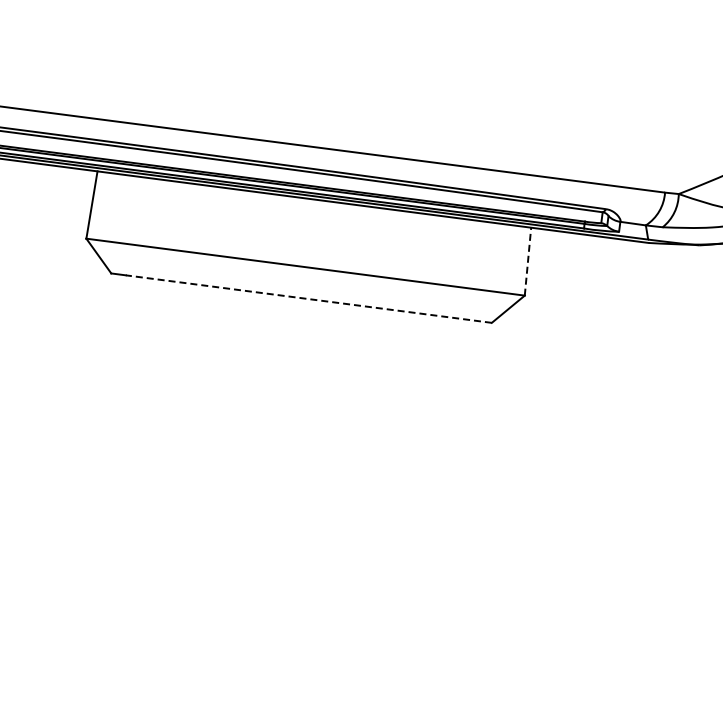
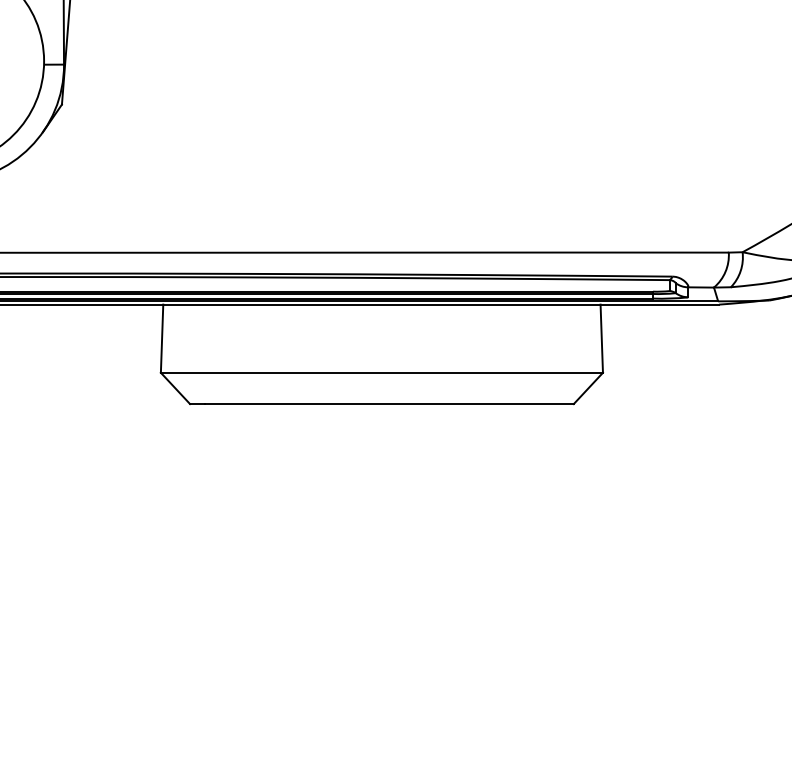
line: (527, 261) -> (601, 338), dashed -> solid
line: (309, 299) -> (389, 404), dashed -> solid

